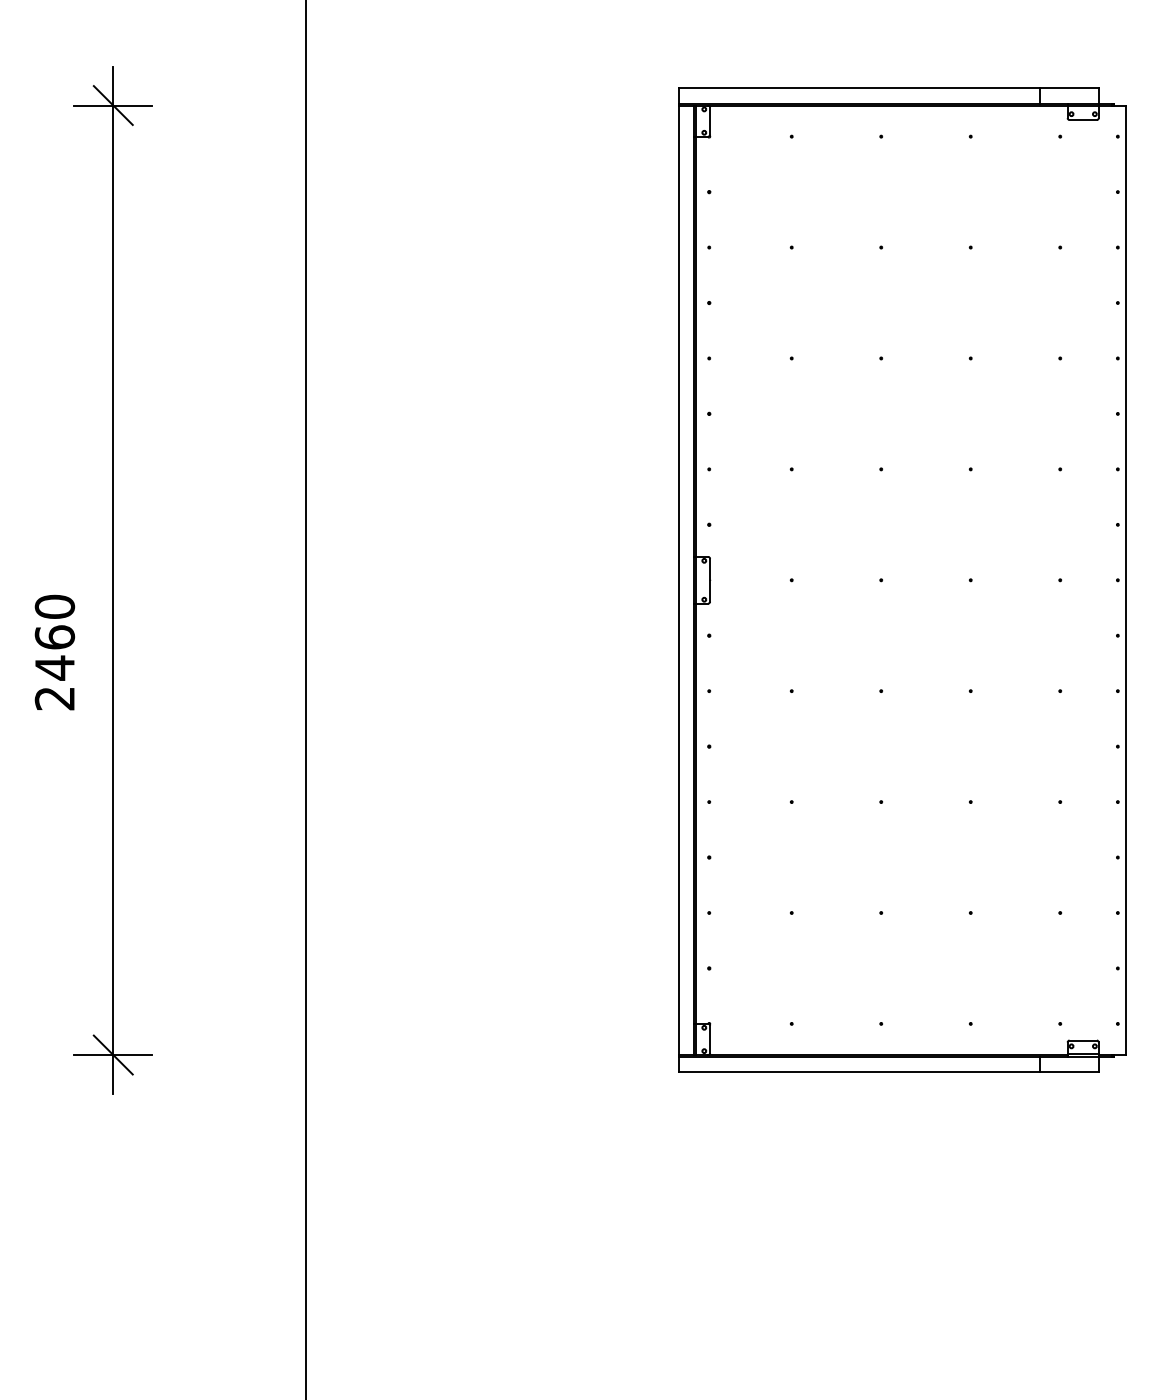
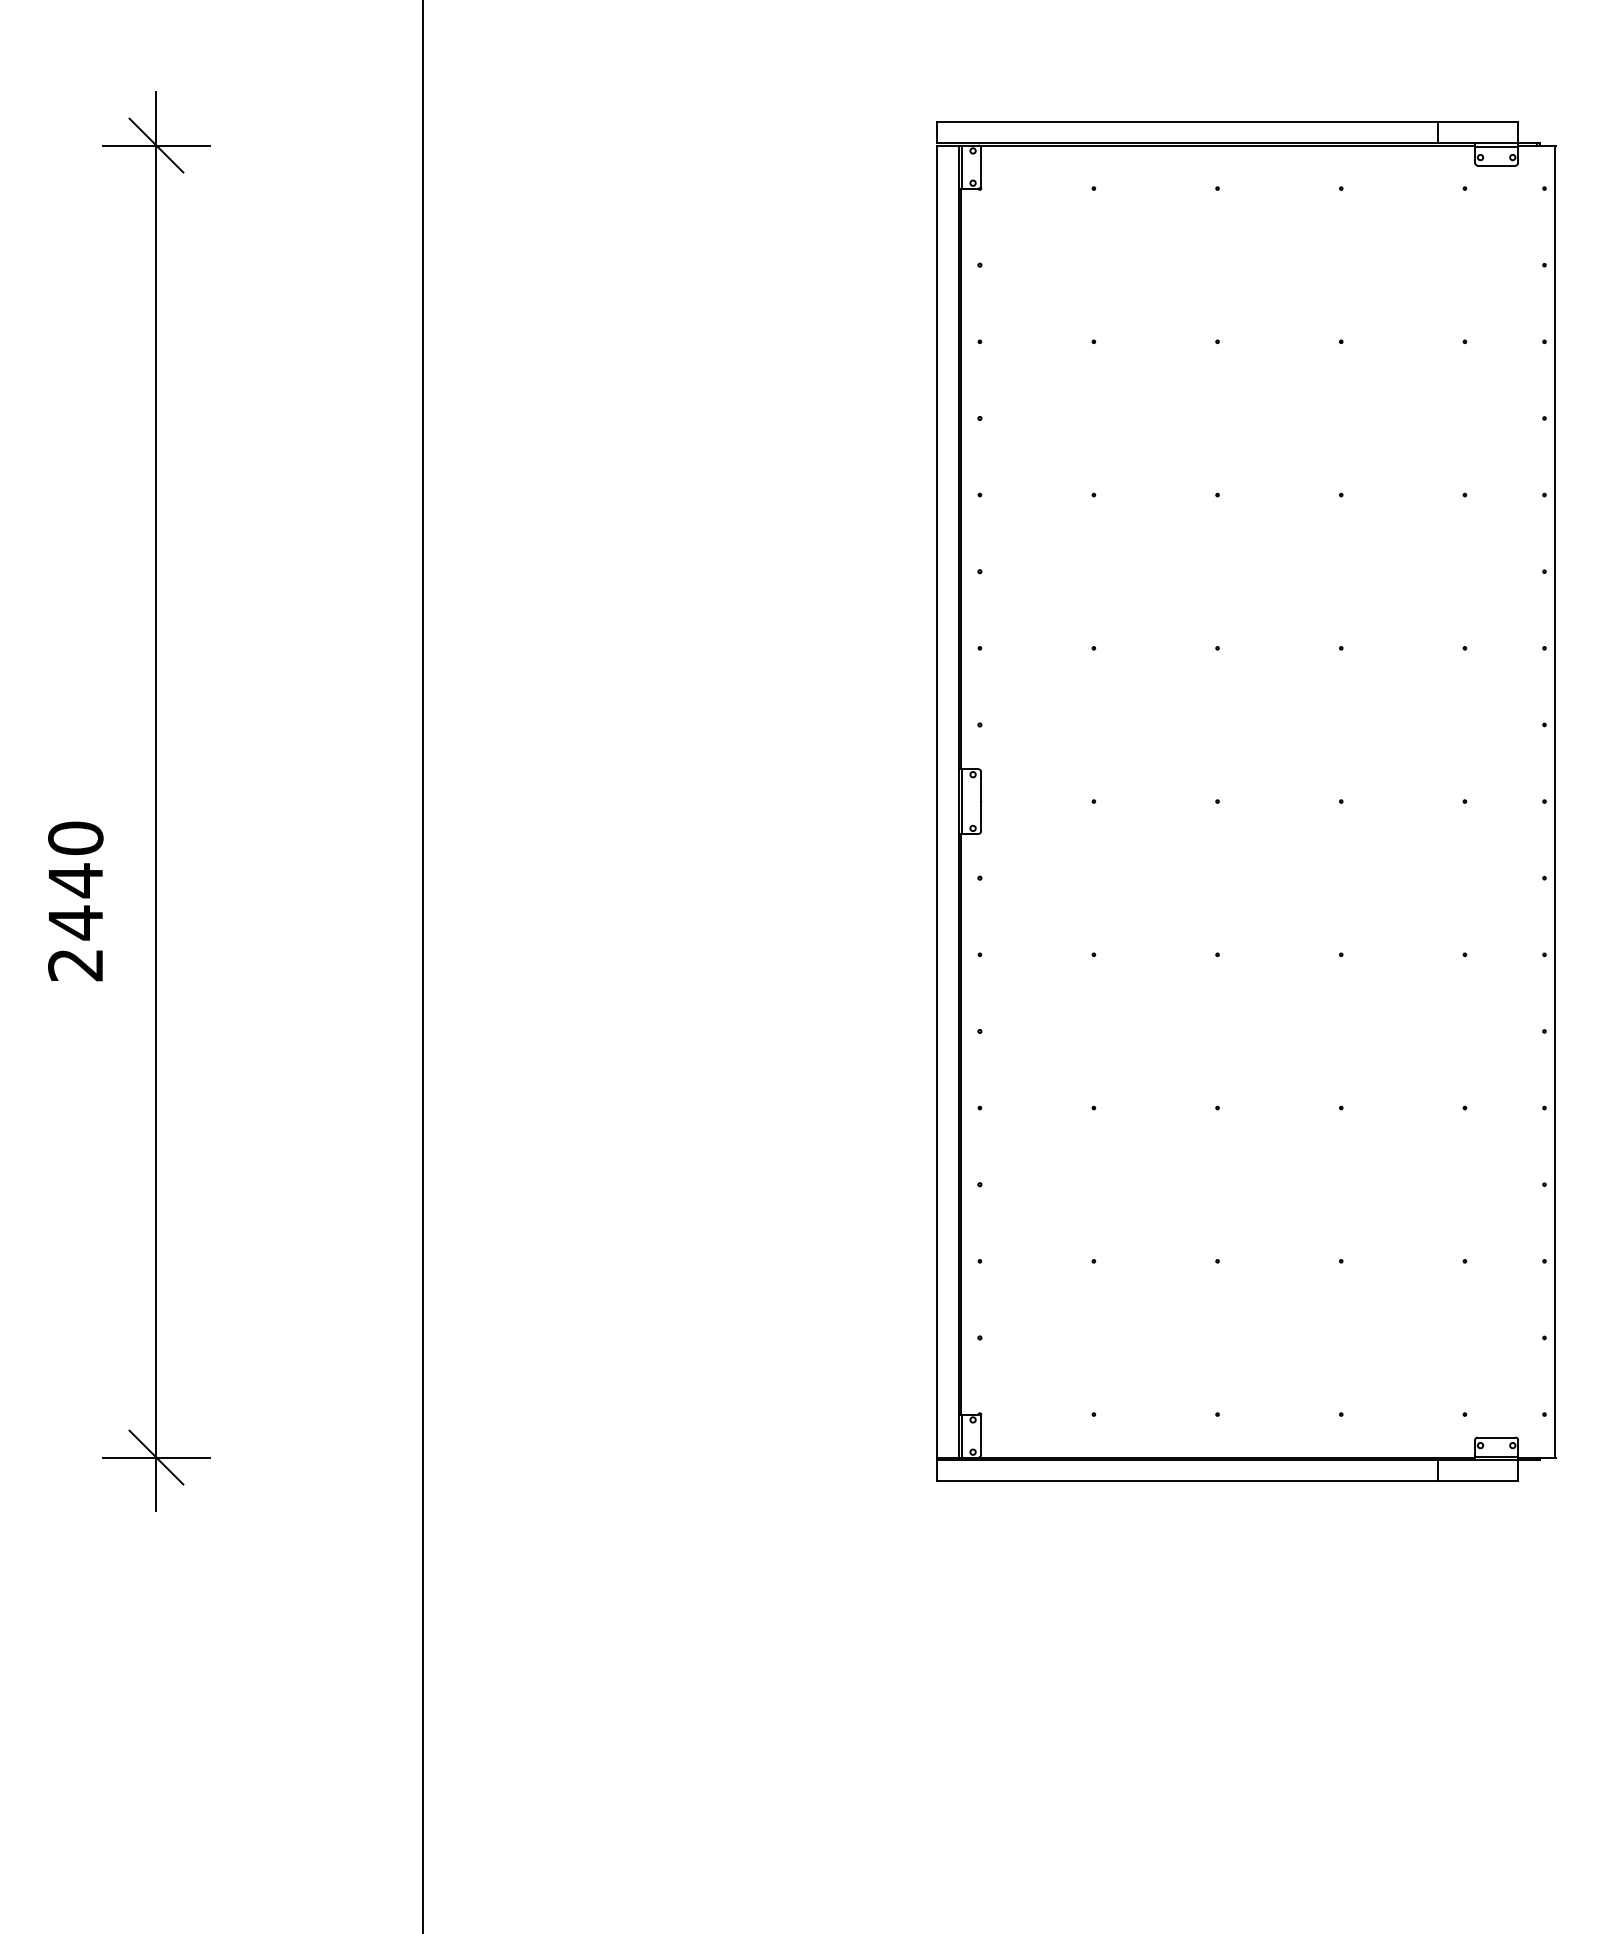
text: (54, 637) -> (75, 880), 2460 -> 2440

